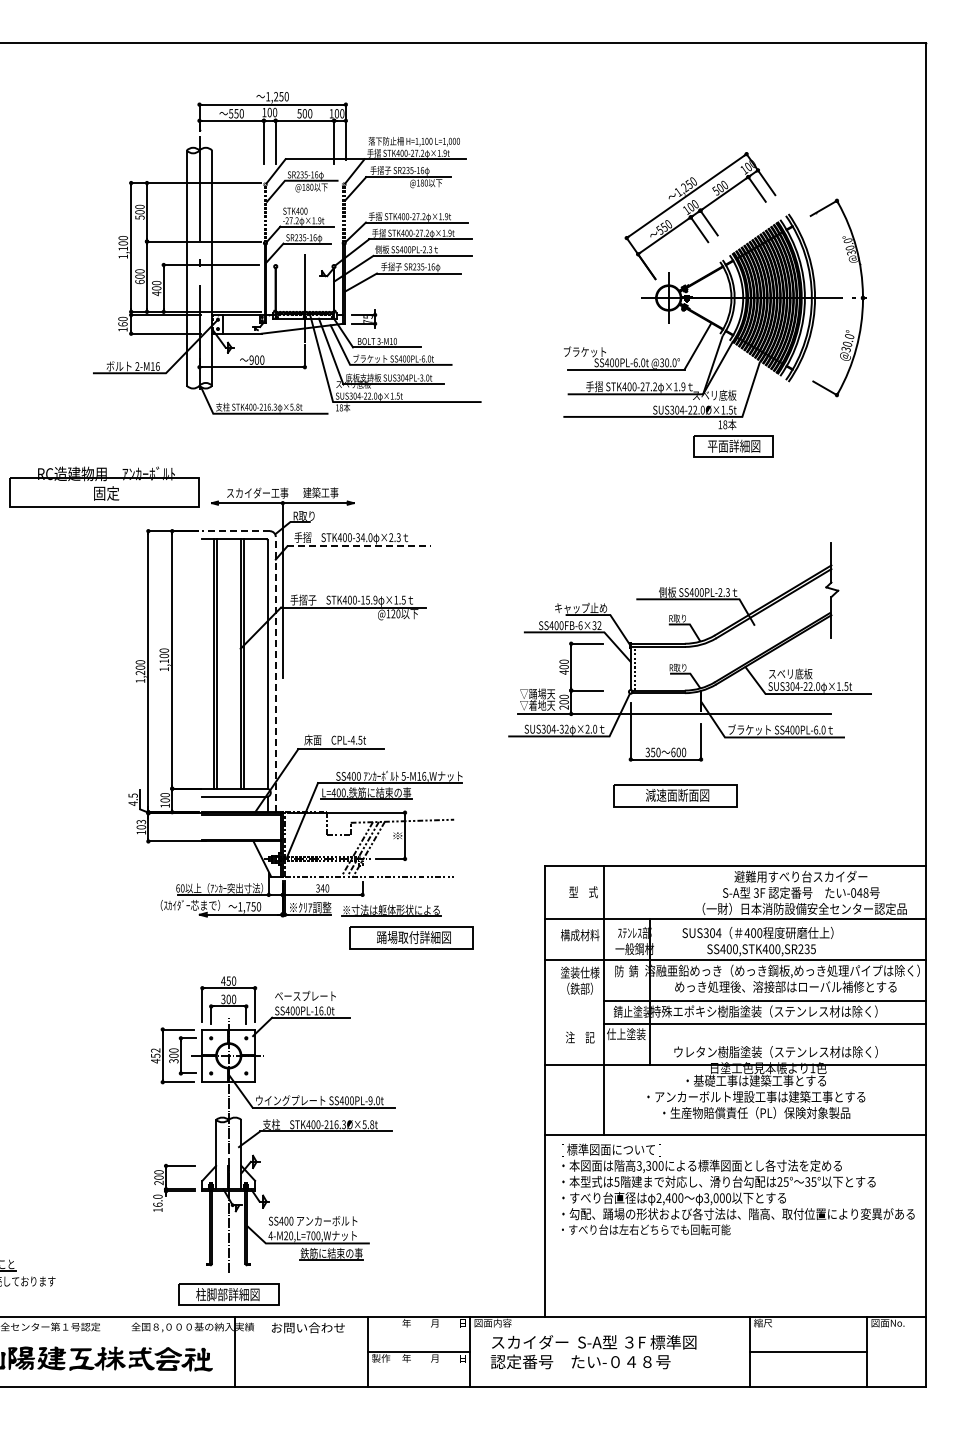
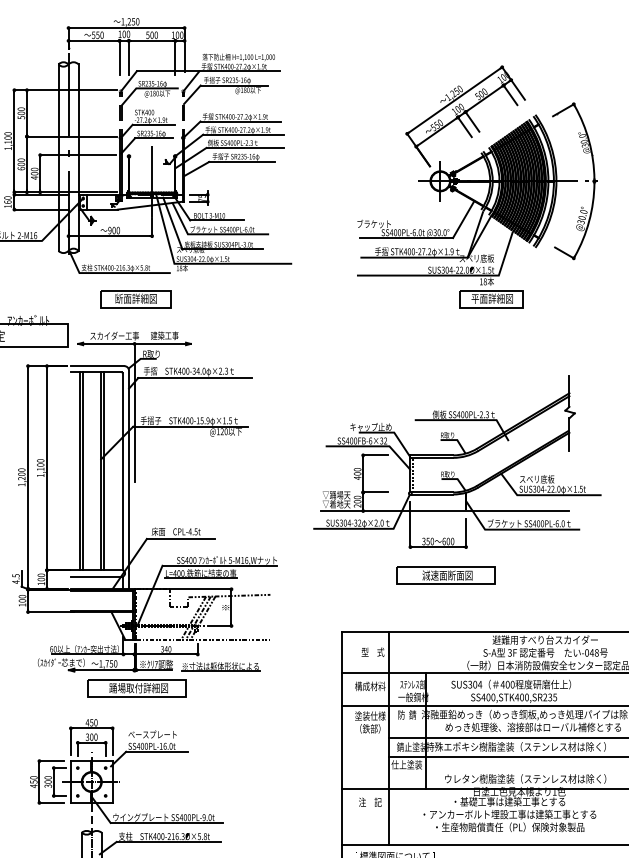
part: (284, 446) -> (135, 299), added
line: (236, 531) -> (97, 366), dashed -> solid
line: (359, 546) -> (195, 378), dashed -> solid
line: (275, 674) -> (128, 479), dashed -> solid
text: (141, 821) -> (22, 596), 103 -> 100
part: (411, 937) -> (136, 688), moved
text: (580, 1037) -> (370, 802), moved
text: (155, 1050) -> (33, 777), 452 -> 450

